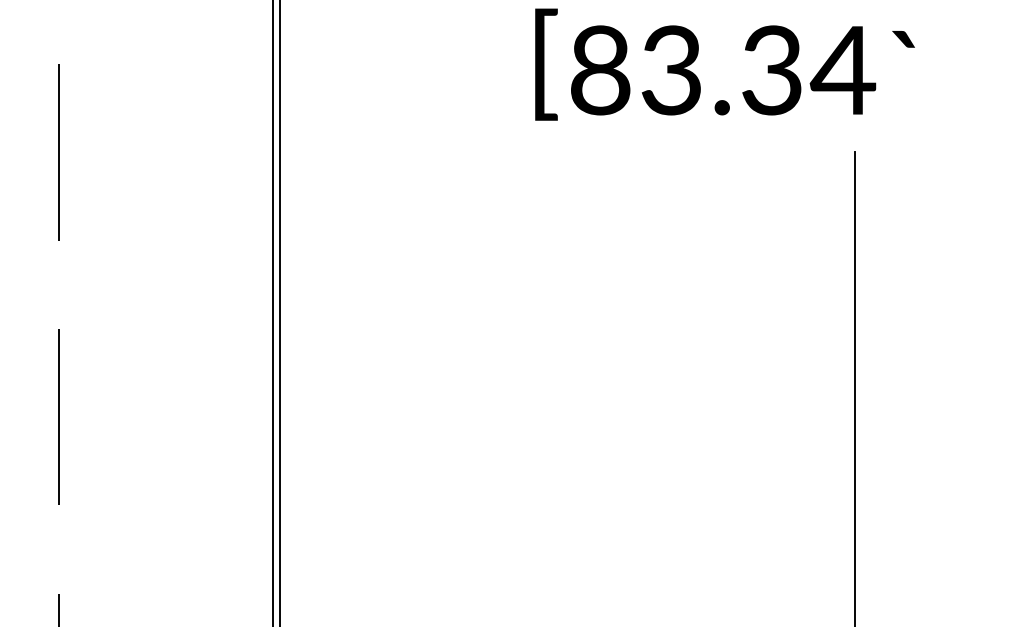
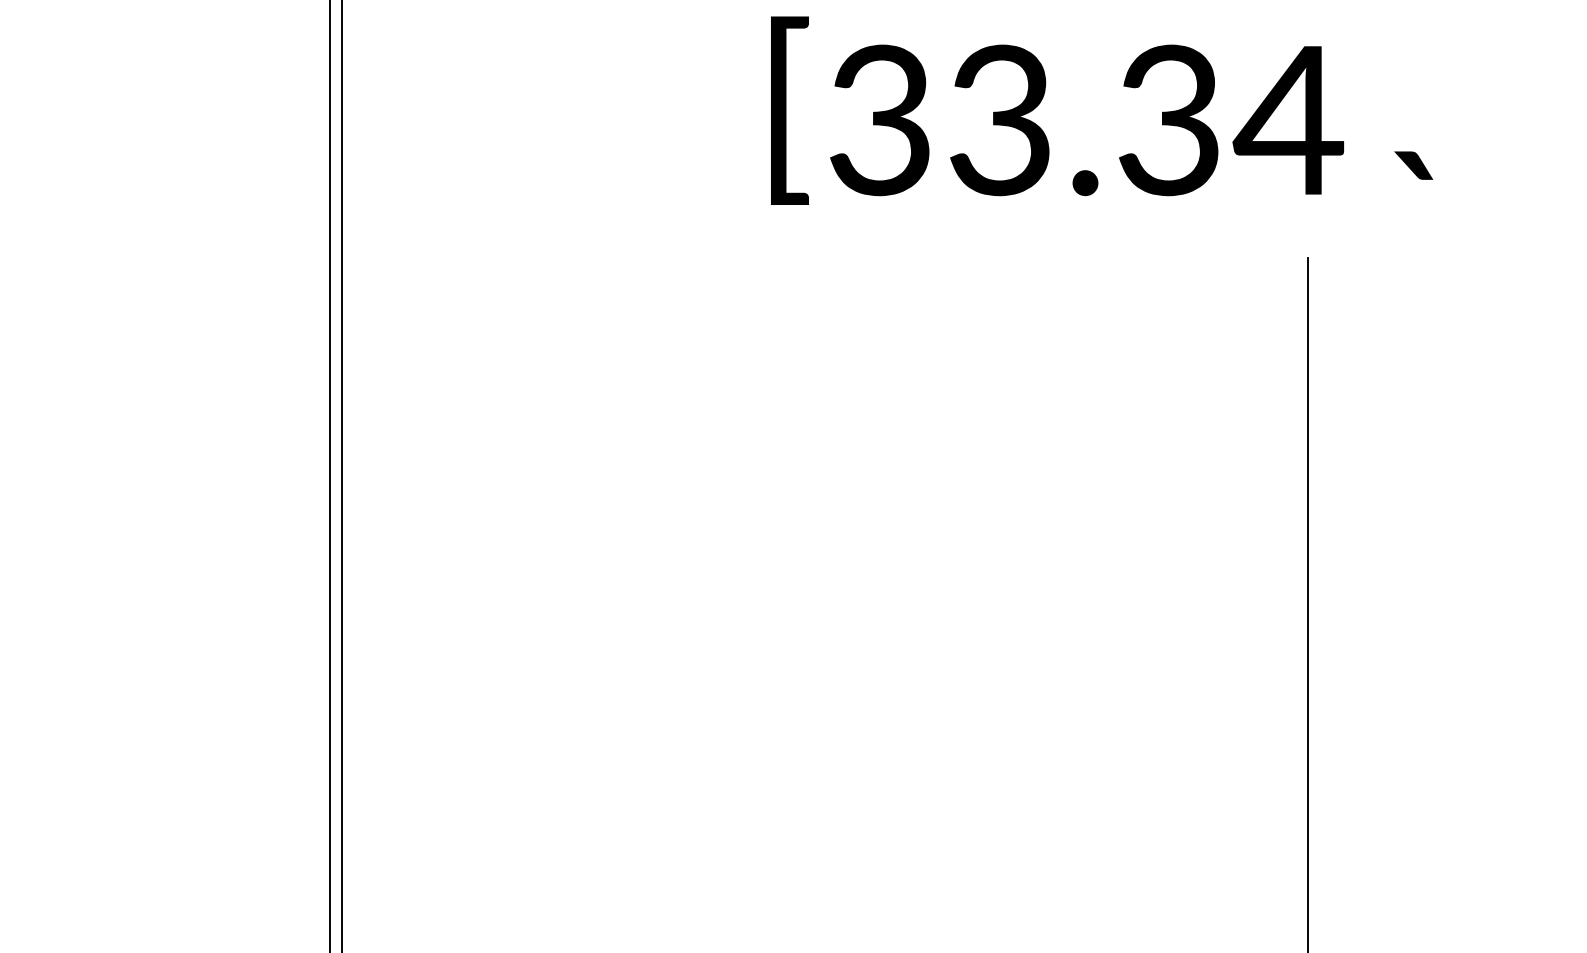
text: (903, 39) -> (1413, 165), moved
text: (600, 70) -> (880, 120), 83.34 -> 33.34

